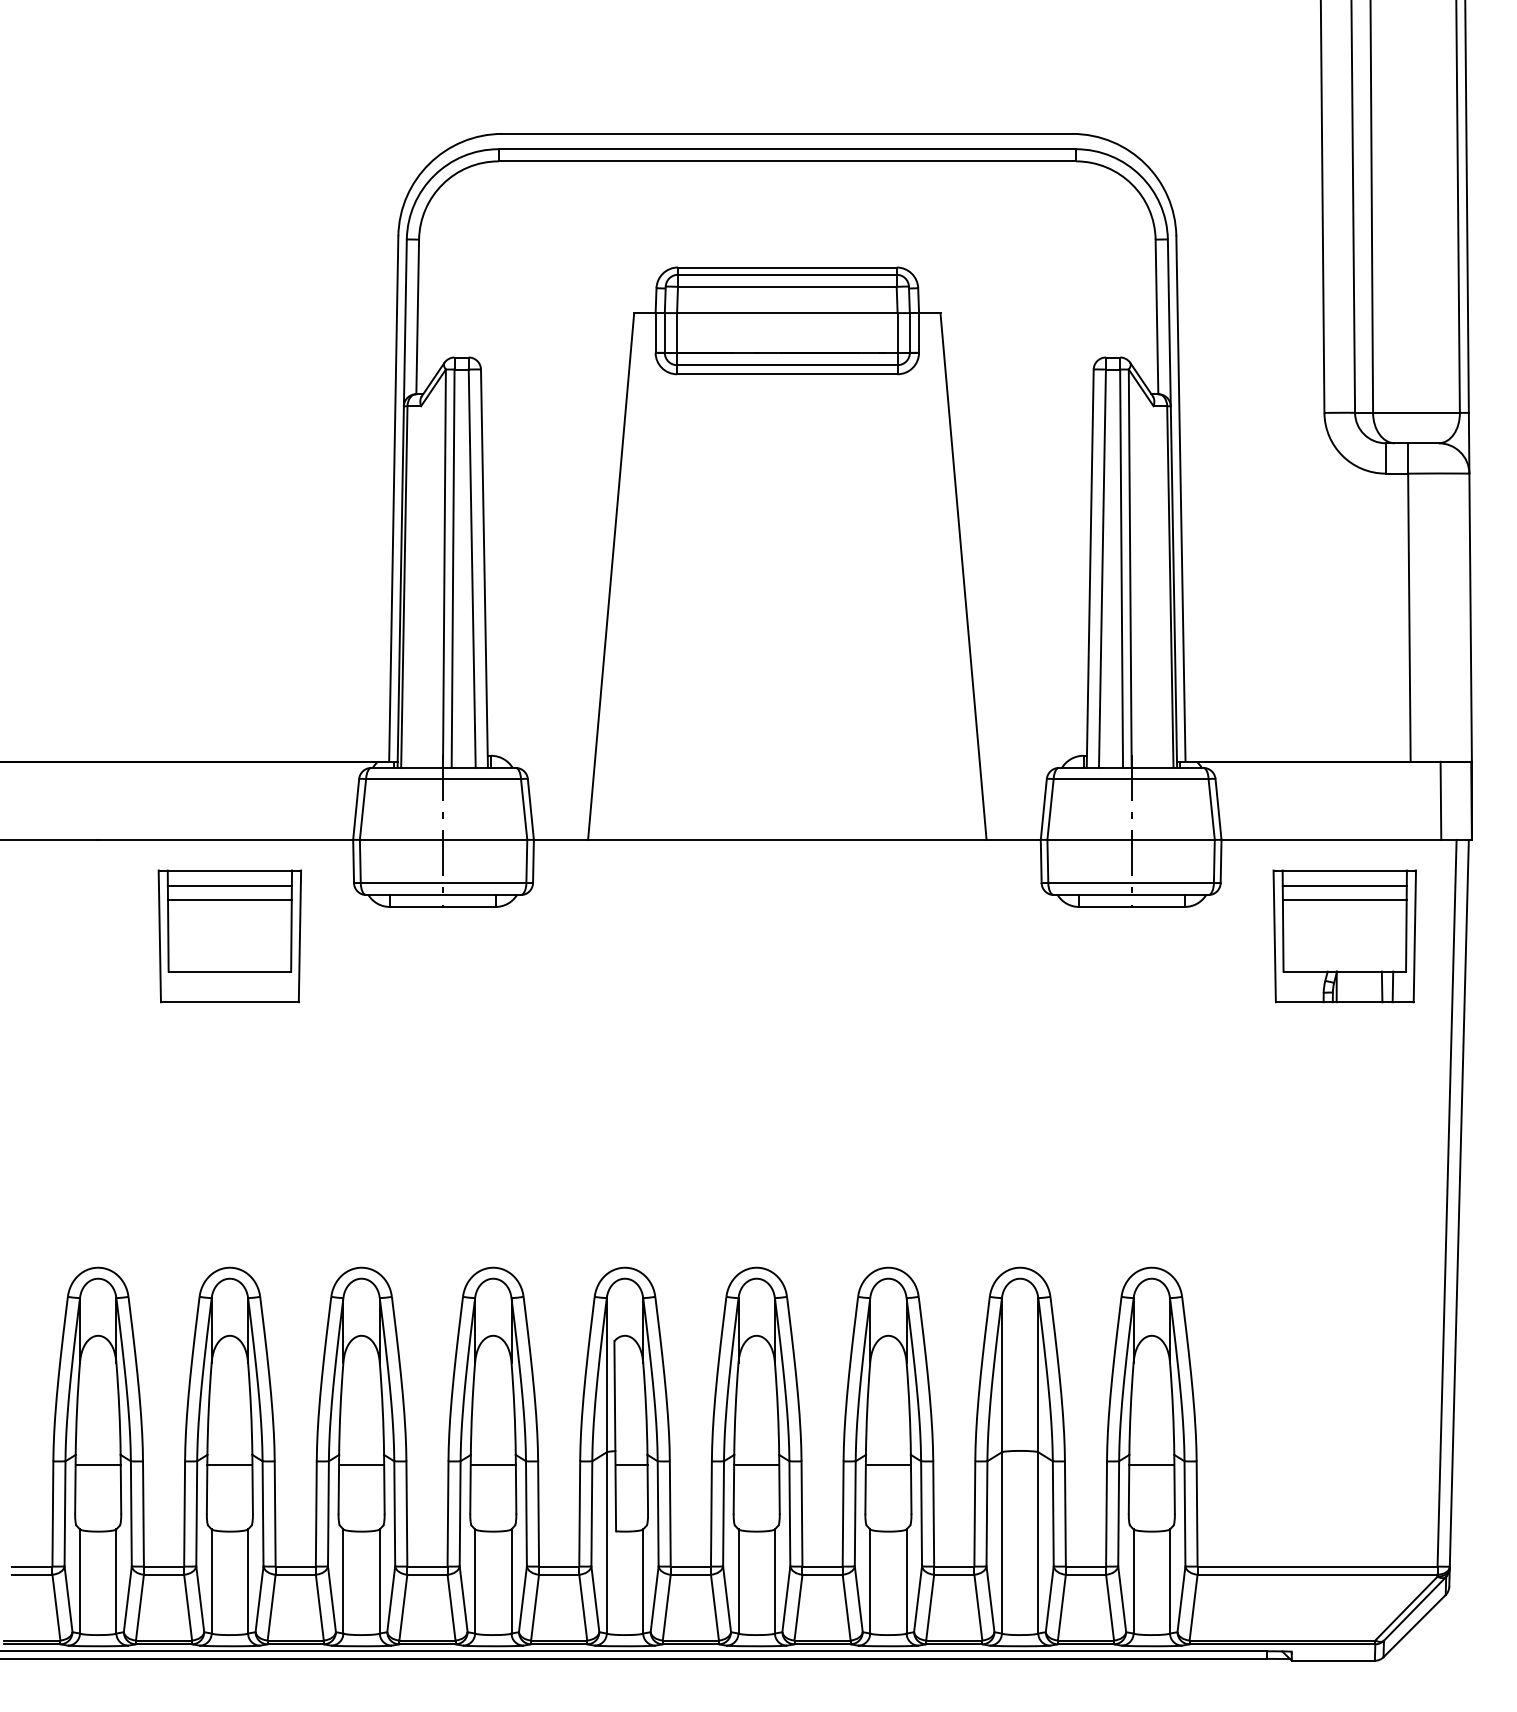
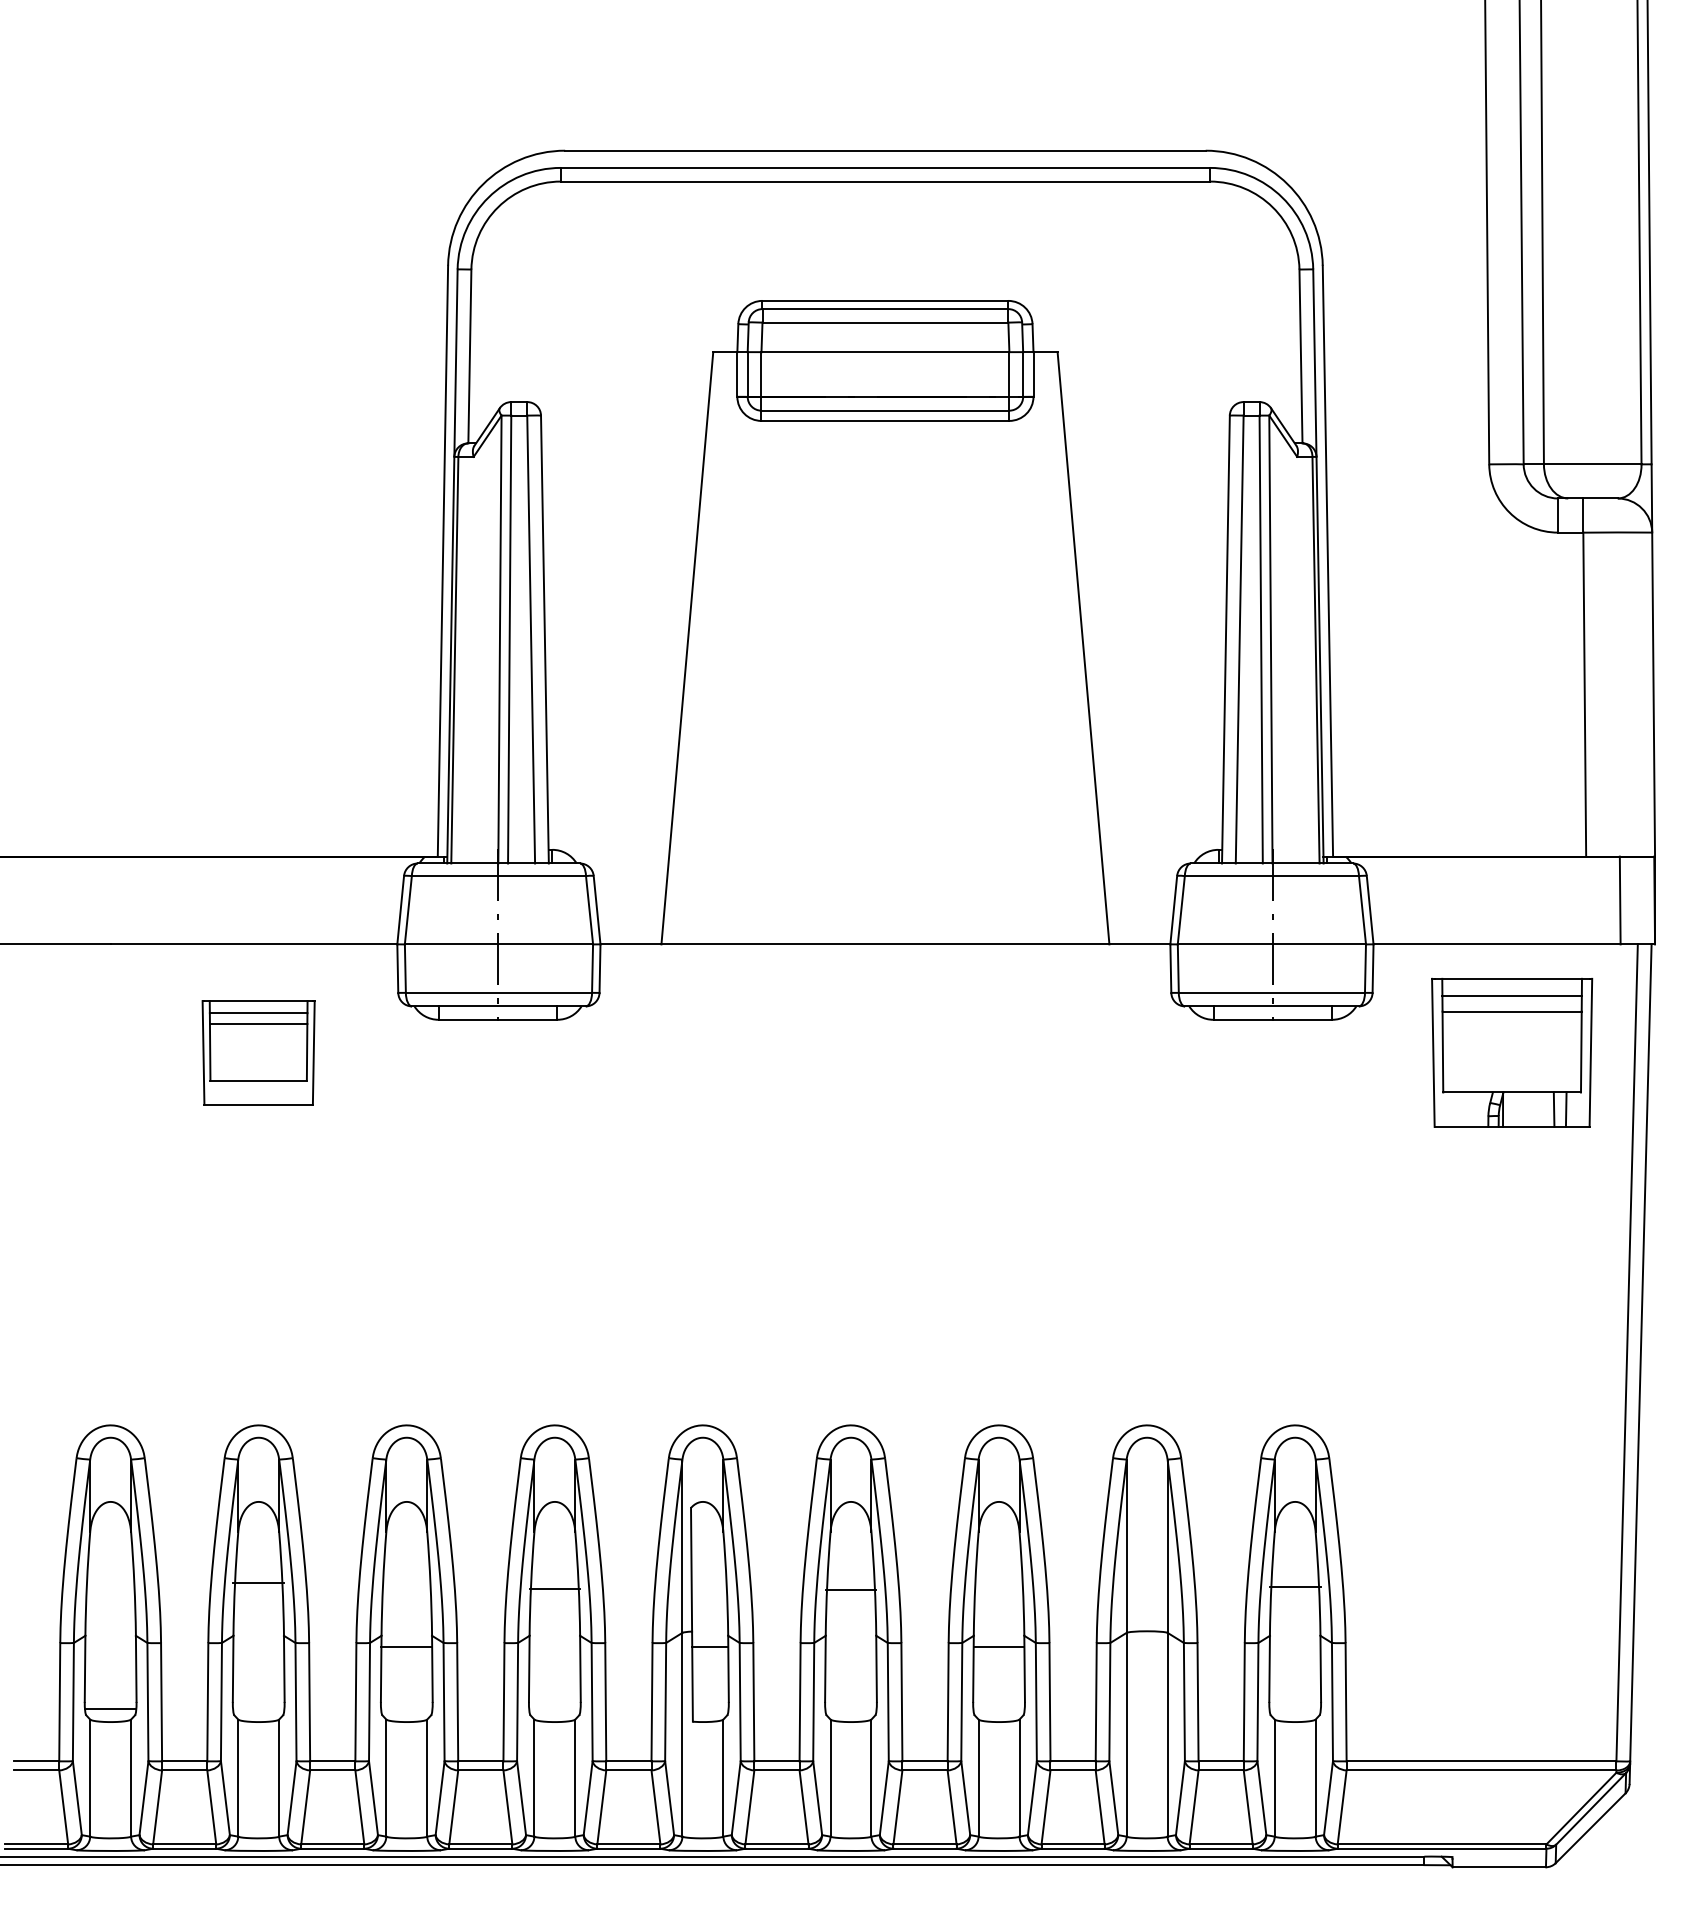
part: (229, 936) -> (258, 1052), size x0.7
line: (98, 1464) -> (110, 1708), moved
line: (229, 1464) -> (258, 1582), moved
line: (492, 1464) -> (554, 1588), moved
line: (756, 1464) -> (850, 1589), moved
line: (1151, 1464) -> (1294, 1586), moved

